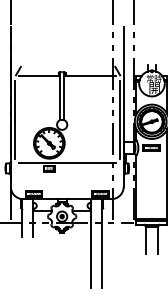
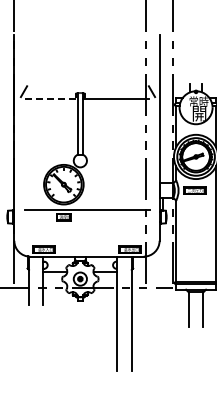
line: (39, 76) -> (51, 98), solid -> dashed
line: (14, 119) -> (19, 154), removed
line: (120, 119) -> (155, 154), removed

